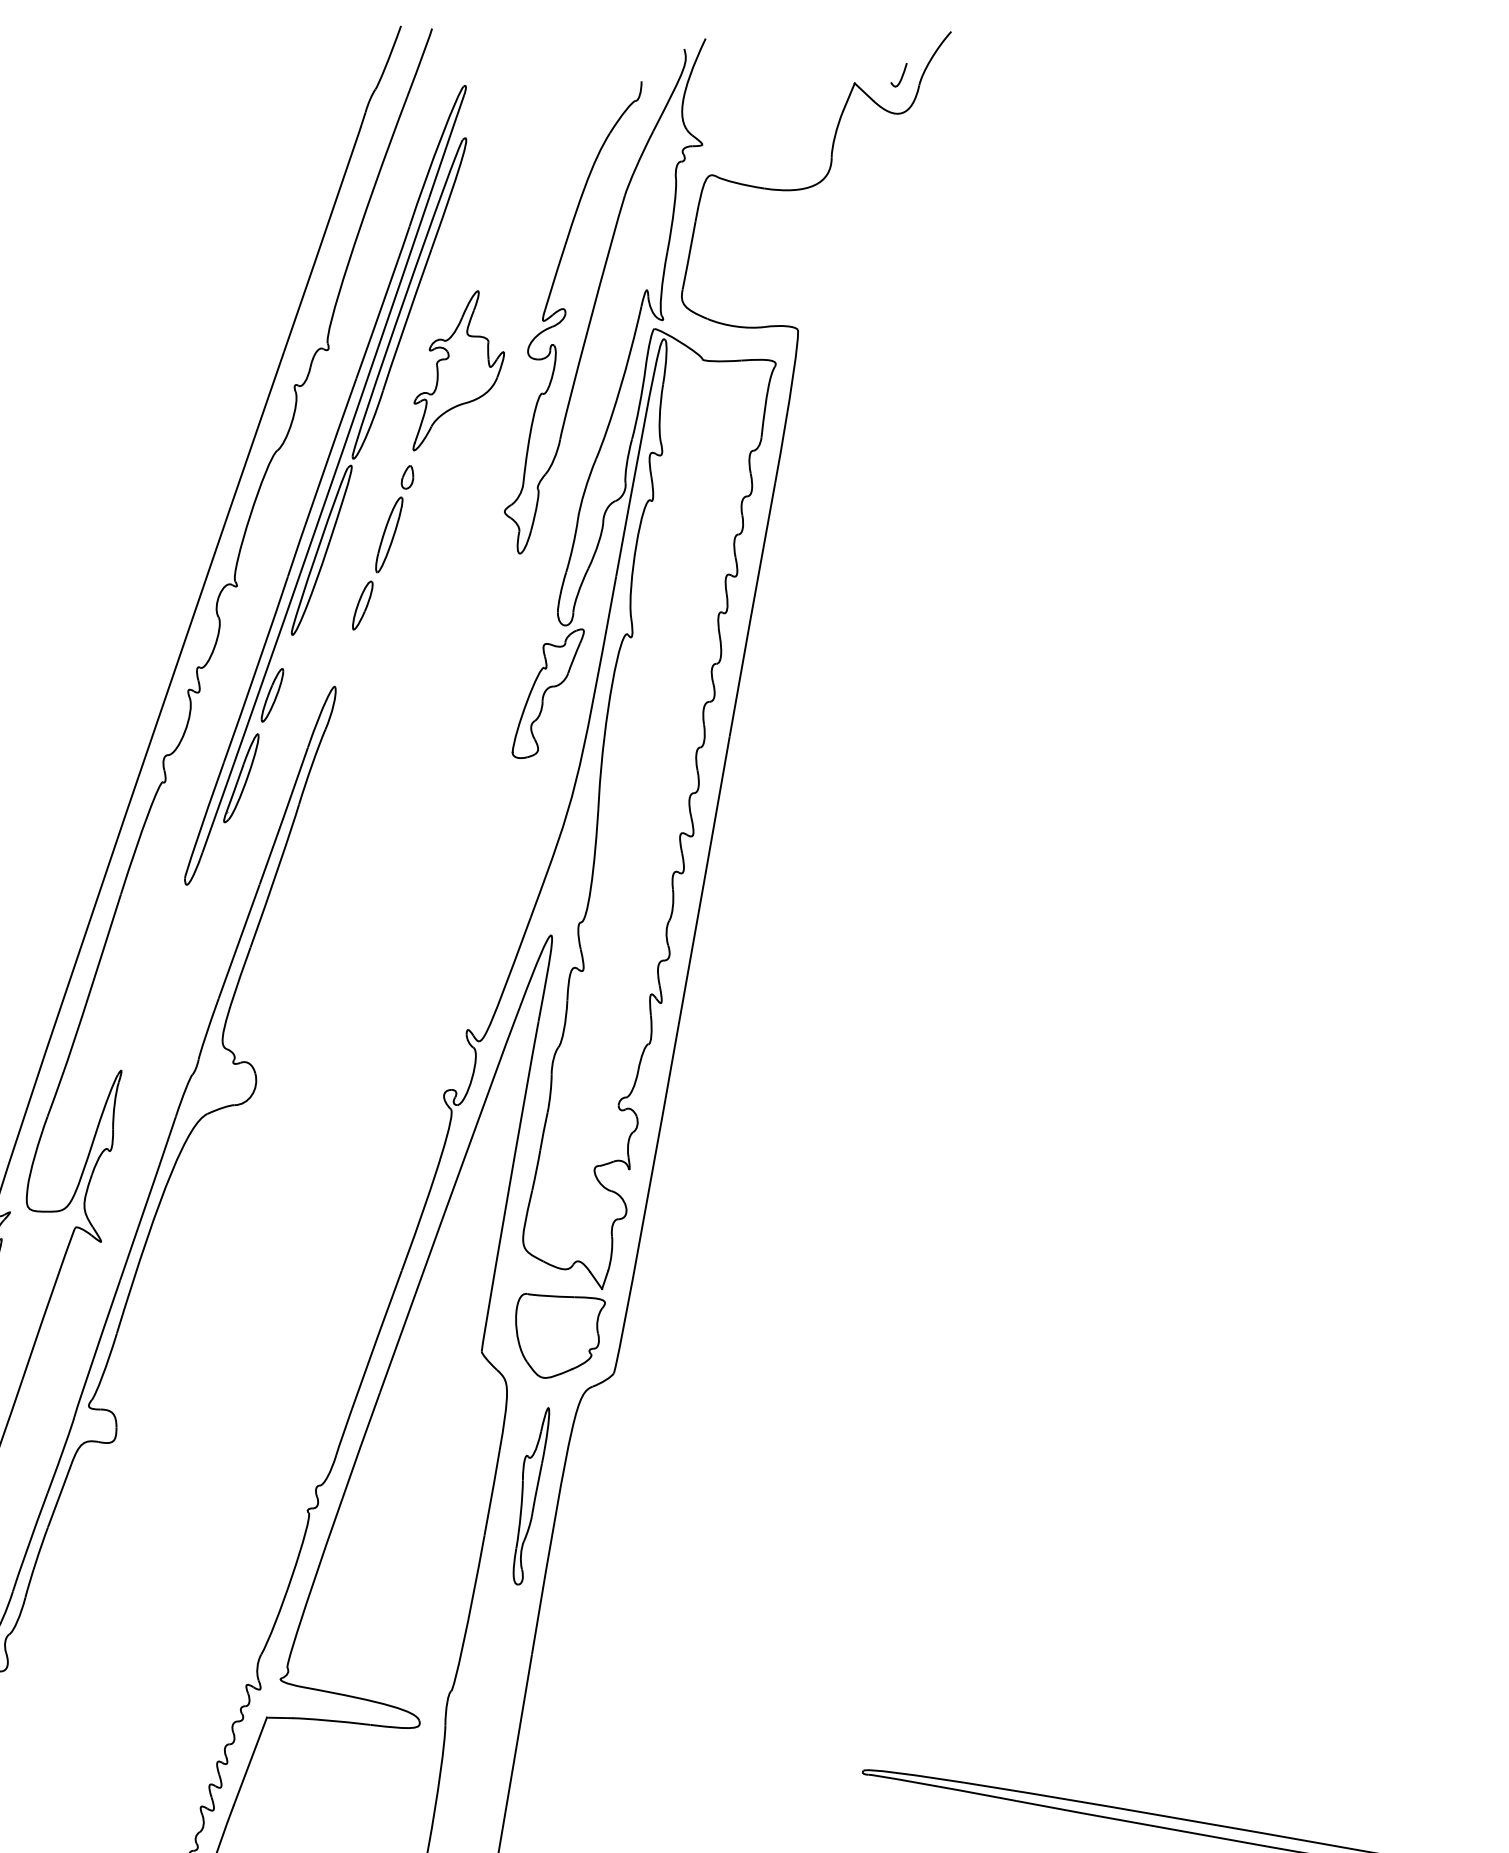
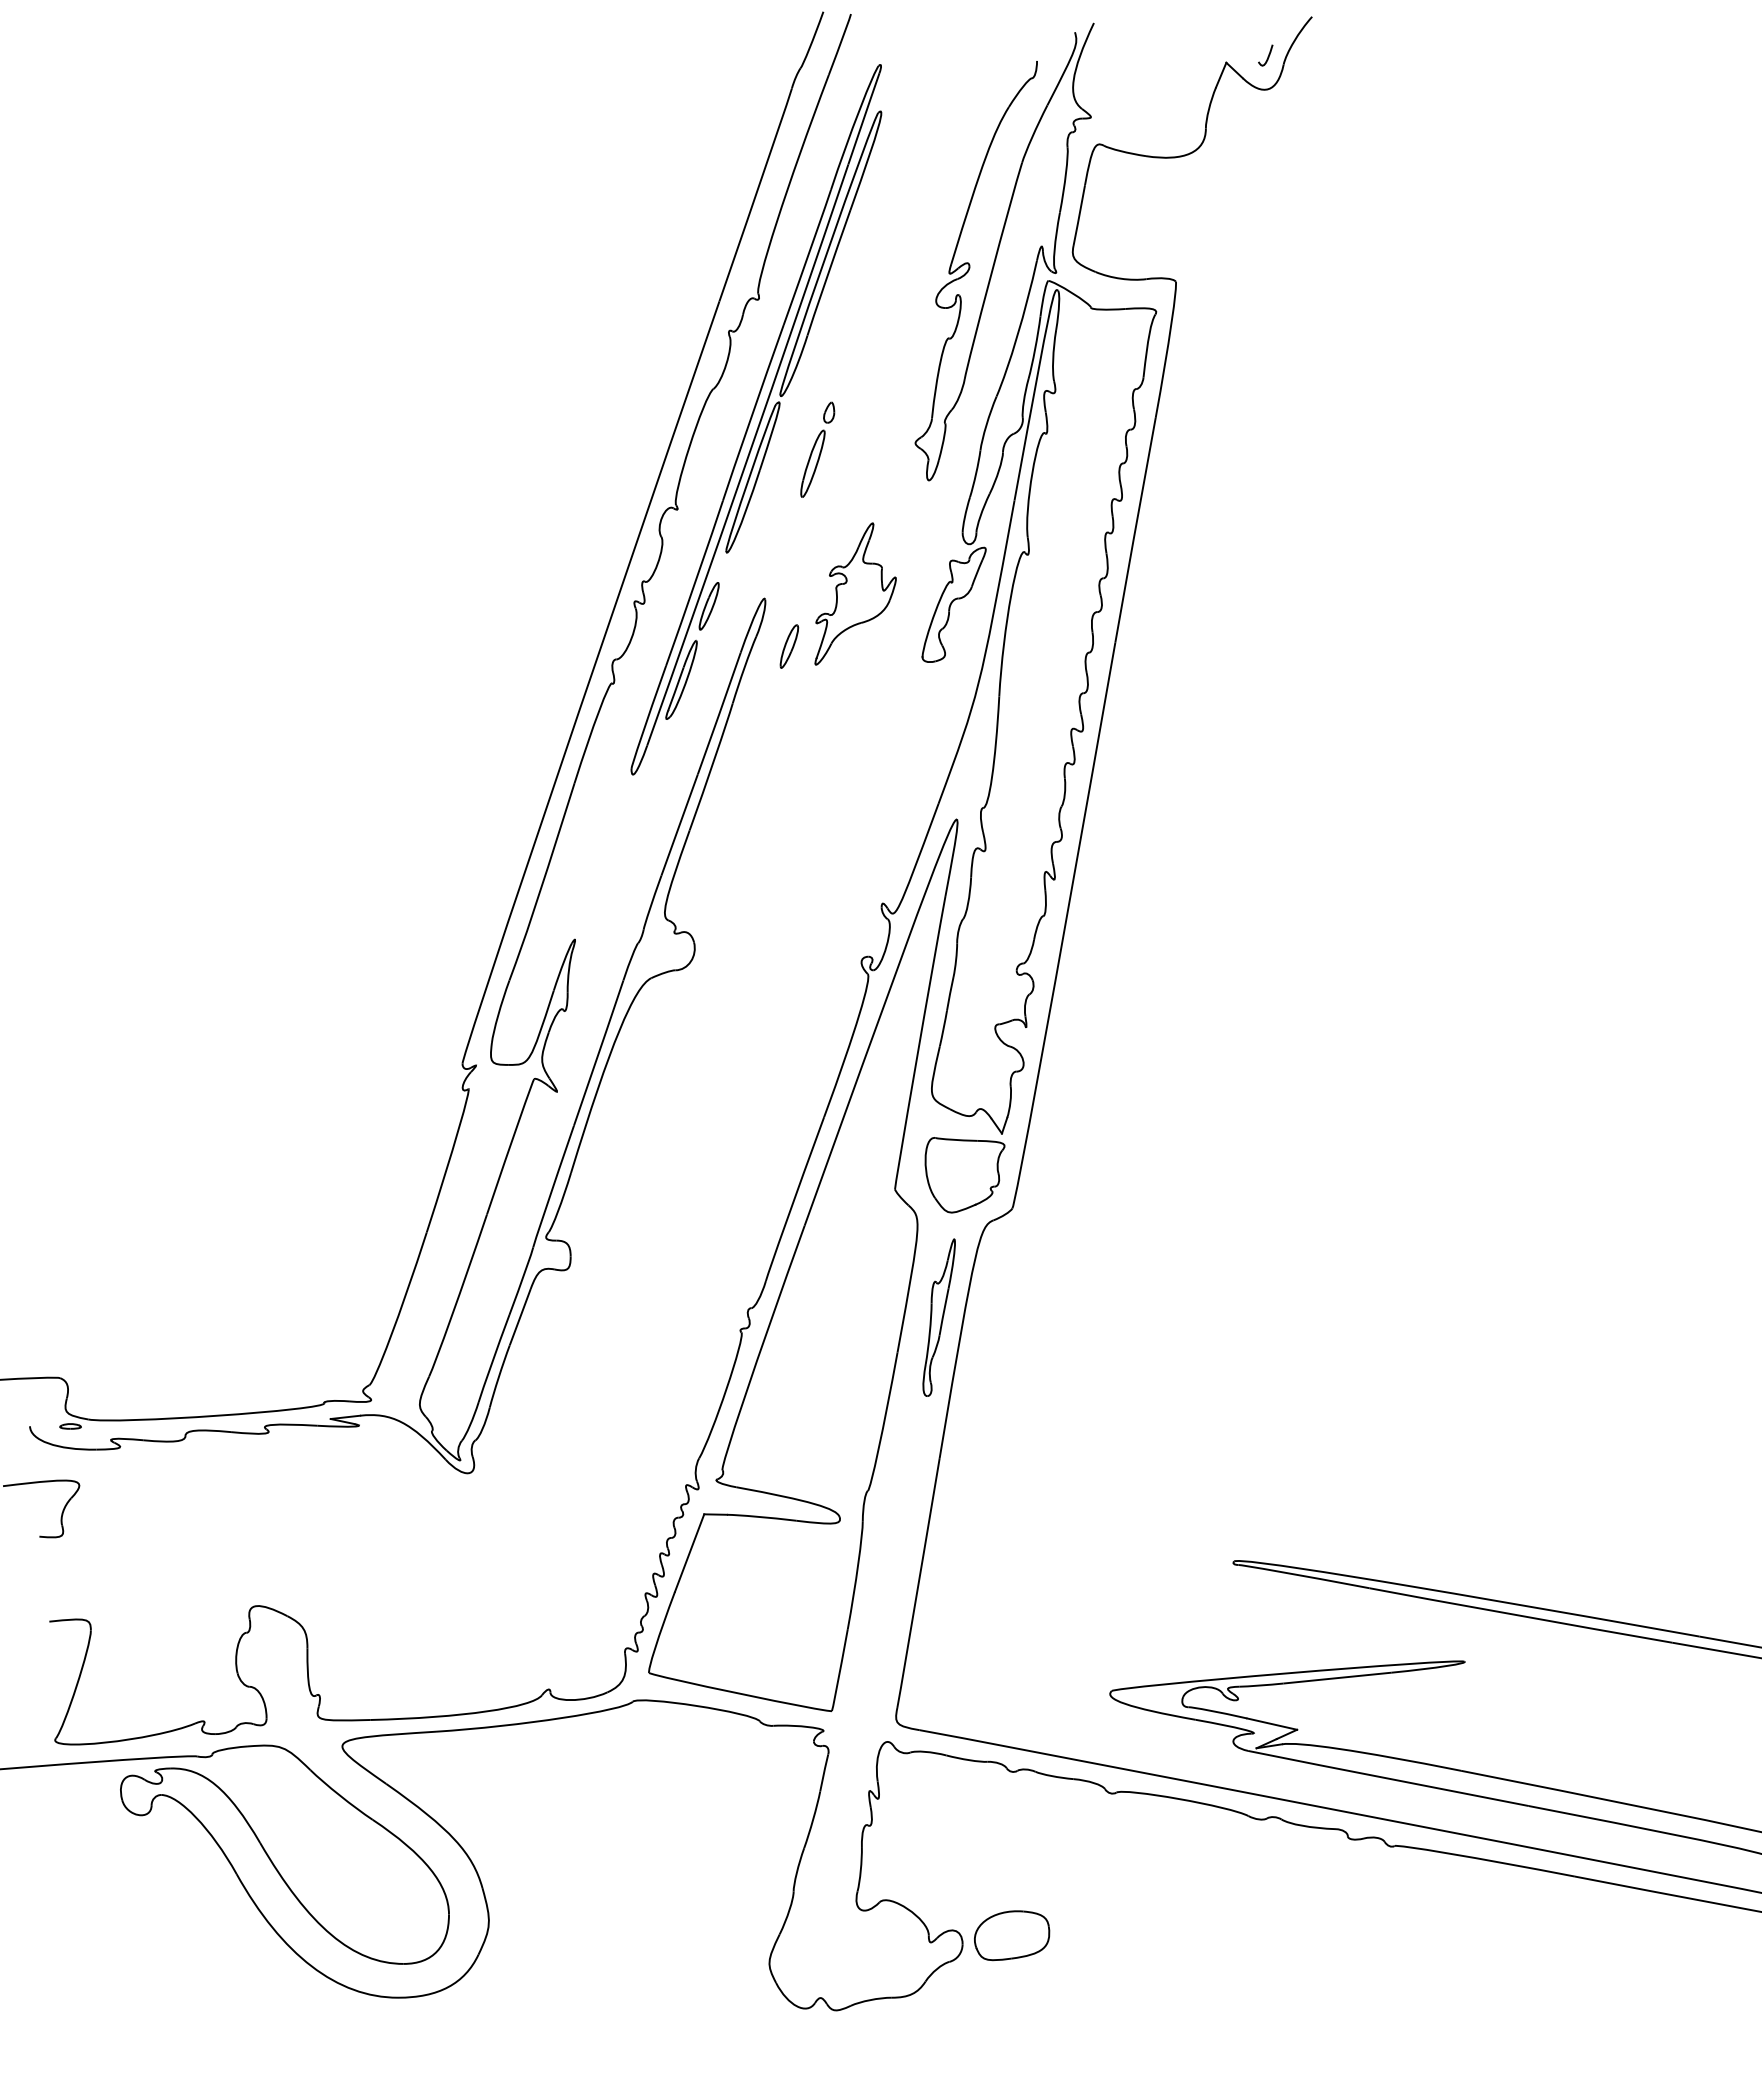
part: (458, 370) -> (855, 593), moved
part: (362, 605) -> (789, 646), moved

